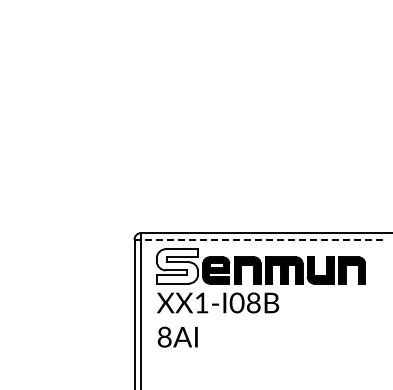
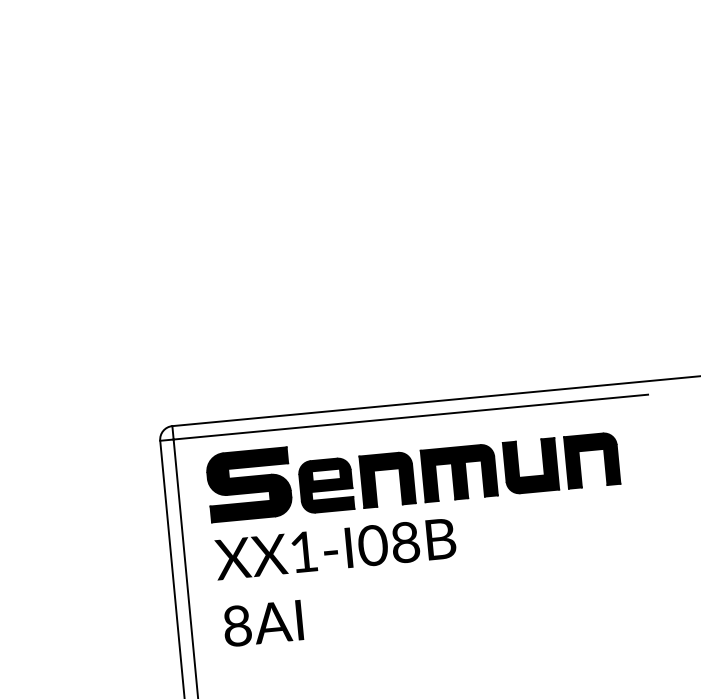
line: (261, 239) -> (409, 416), dashed -> solid
fill: (177, 266) -> (249, 485), added

